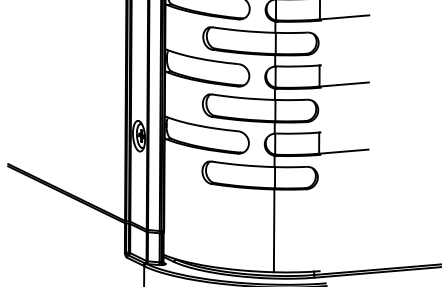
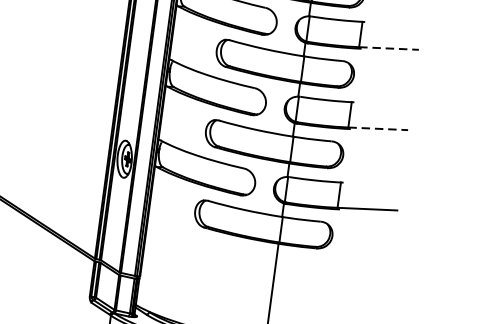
line: (344, 17) -> (388, 48), solid -> dashed
line: (344, 84) -> (378, 128), solid -> dashed

